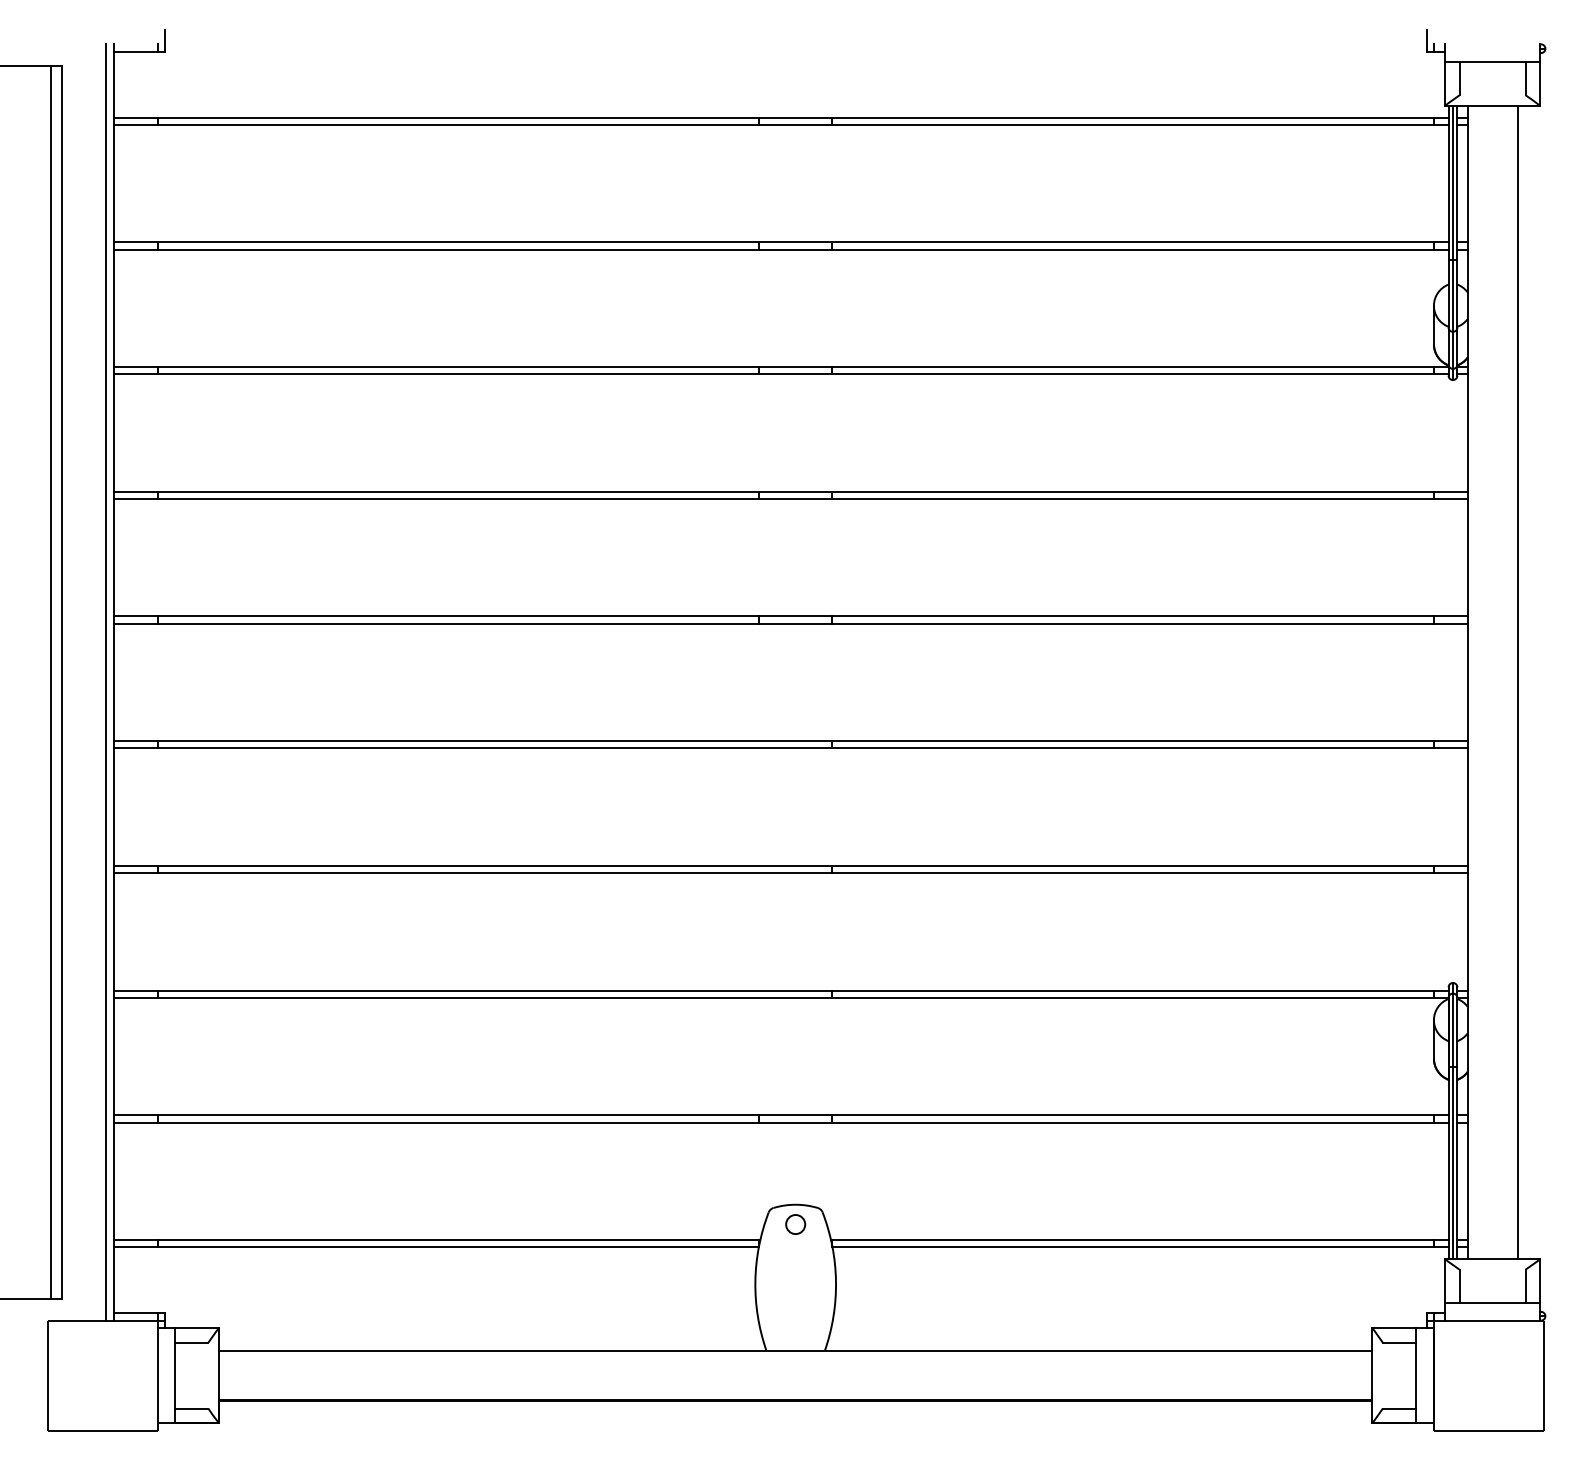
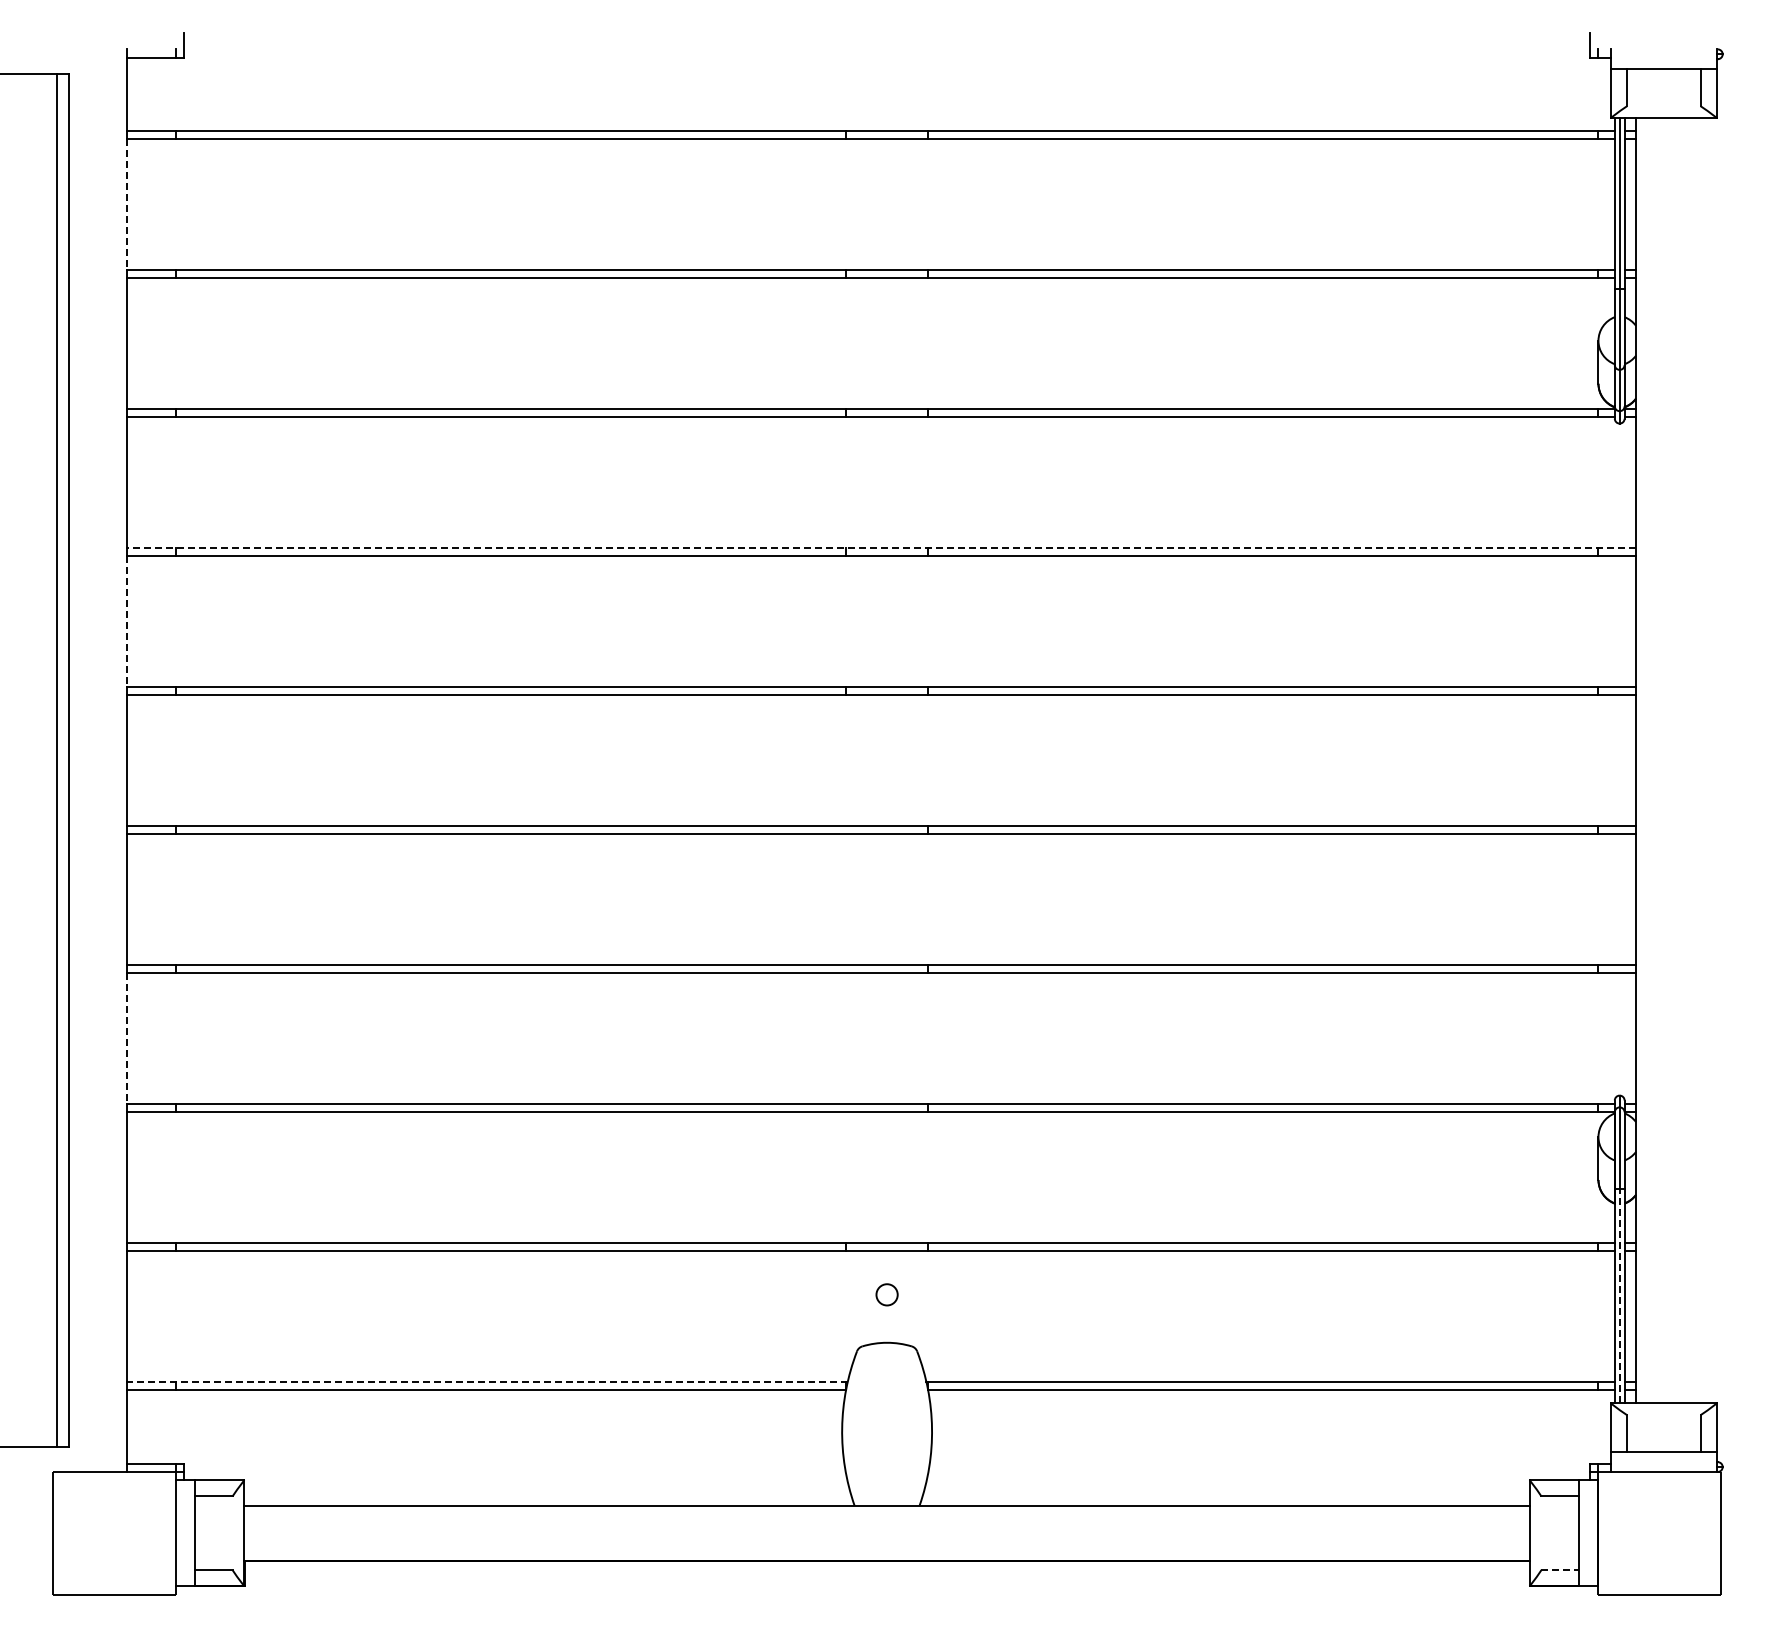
line: (113, 184) -> (126, 205), solid -> dashed
line: (790, 492) -> (881, 548), solid -> dashed
line: (113, 558) -> (126, 622), solid -> dashed
line: (106, 682) -> (118, 760), removed
line: (1517, 682) -> (1691, 760), removed
line: (113, 932) -> (126, 1039), solid -> dashed
line: (1452, 1162) -> (1619, 1295), solid -> dashed
part: (795, 1224) -> (886, 1294), moved
line: (436, 1240) -> (486, 1382), solid -> dashed
line: (1399, 1409) -> (1560, 1570), solid -> dashed

